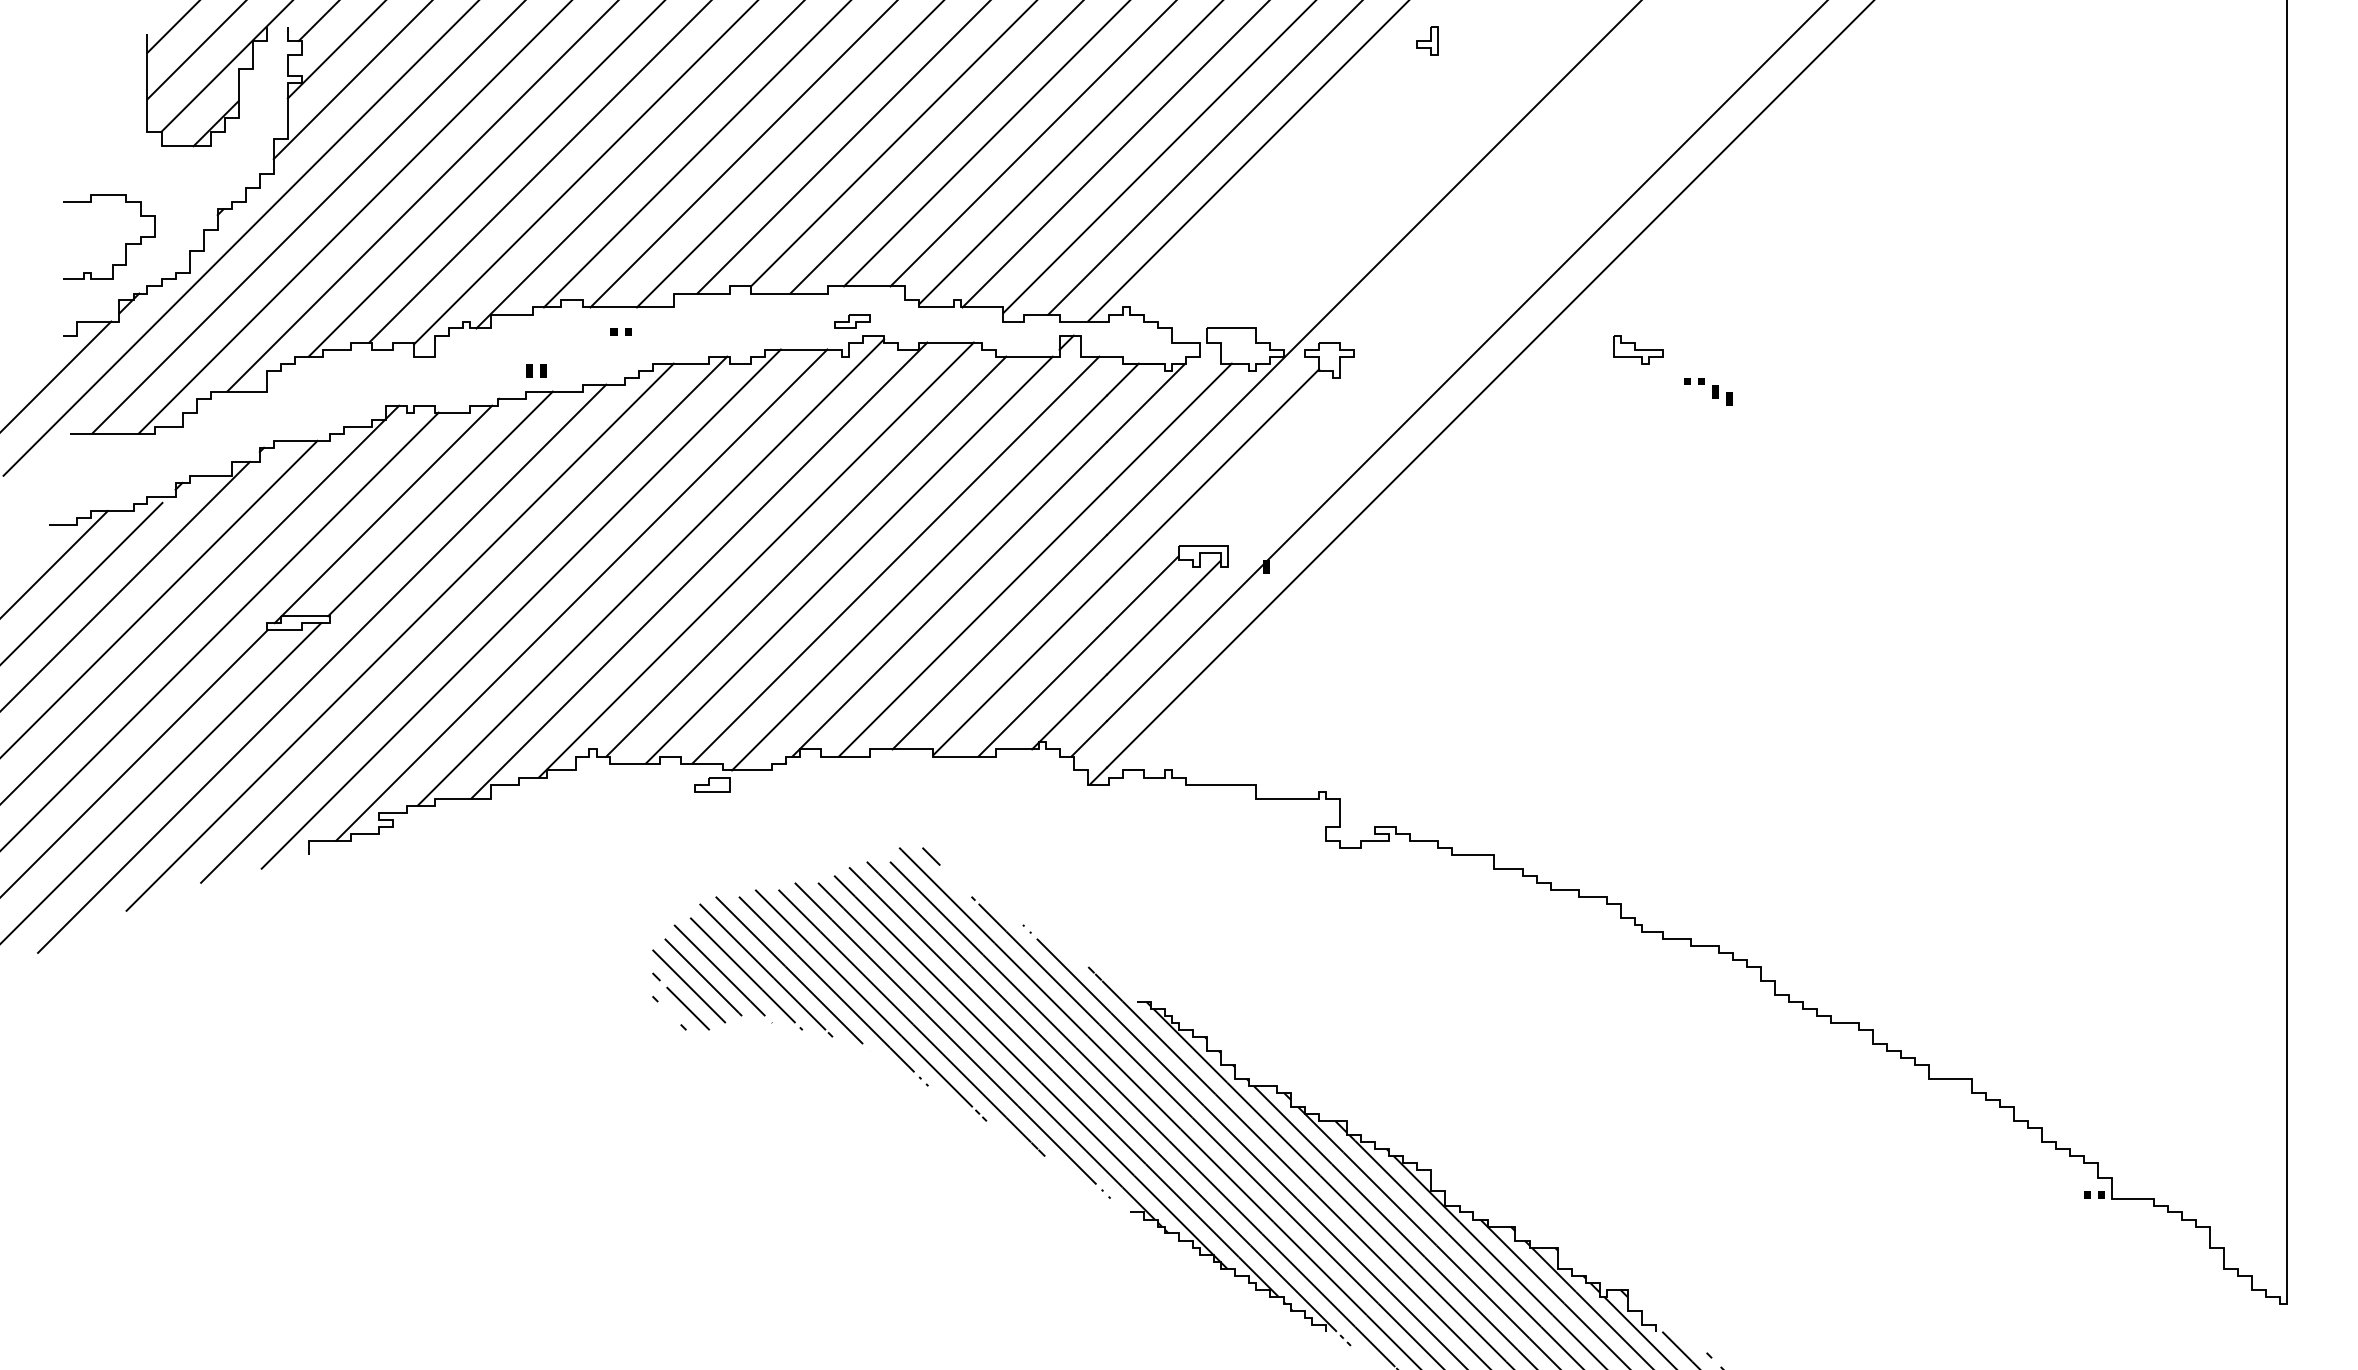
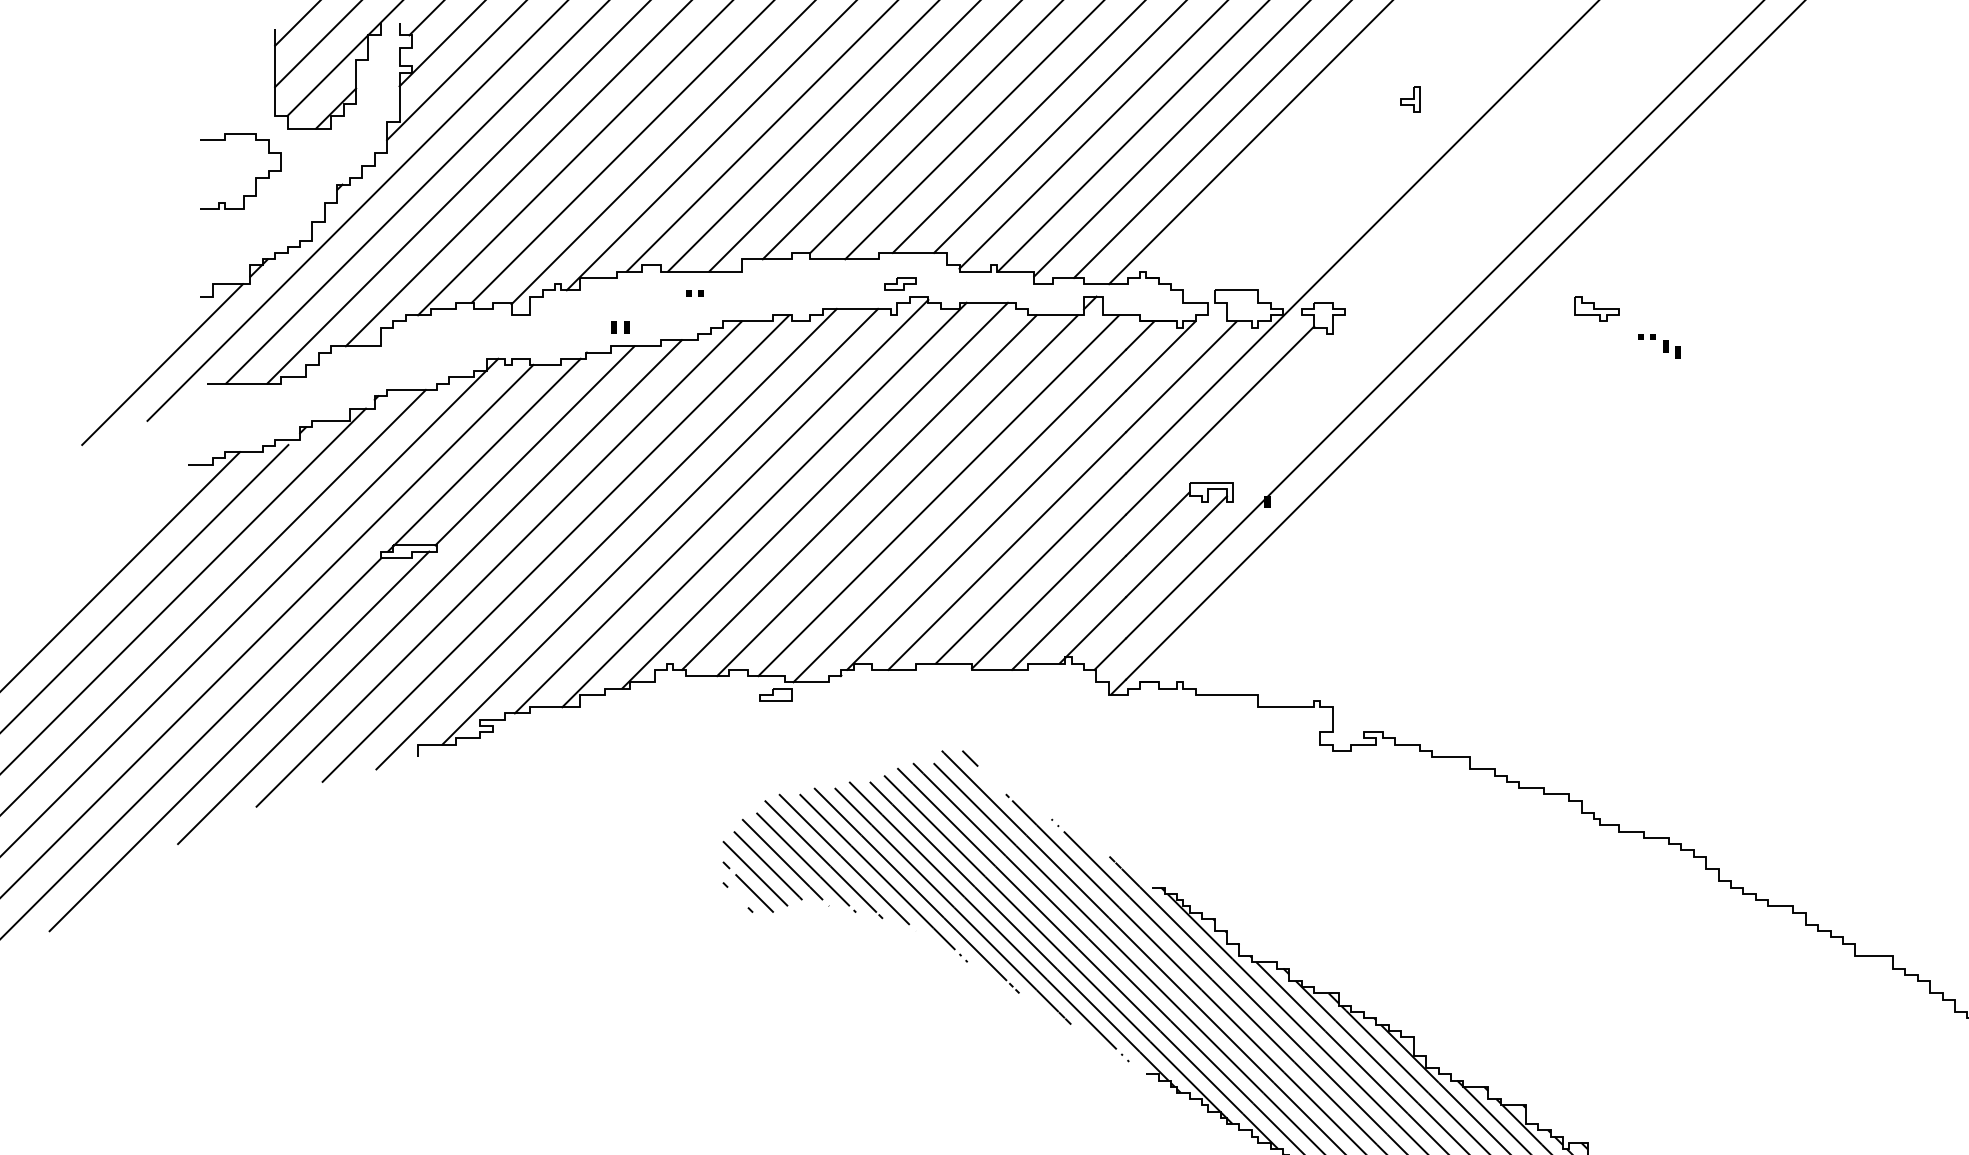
part: (1427, 40) -> (1410, 98), moved
curve: (125, 243) -> (255, 176), moved

